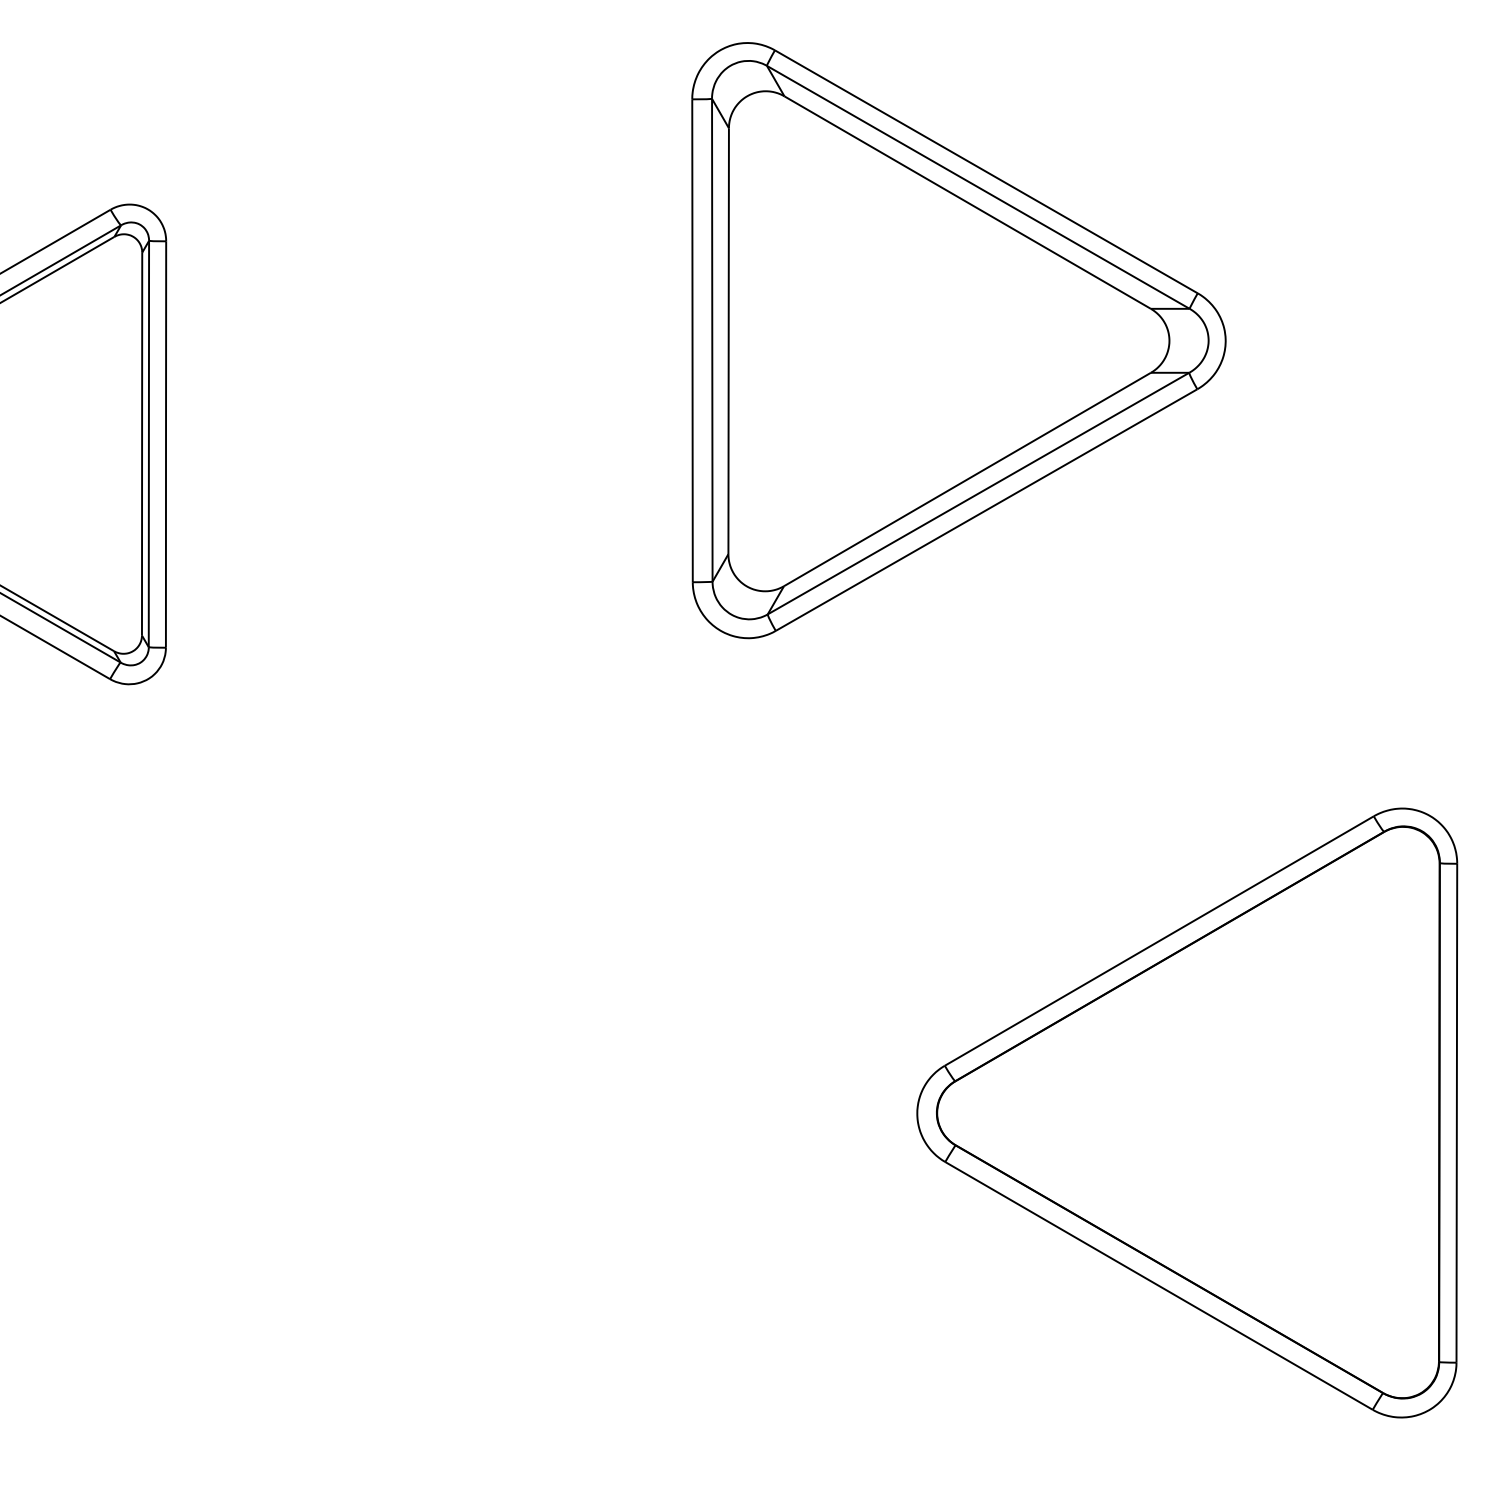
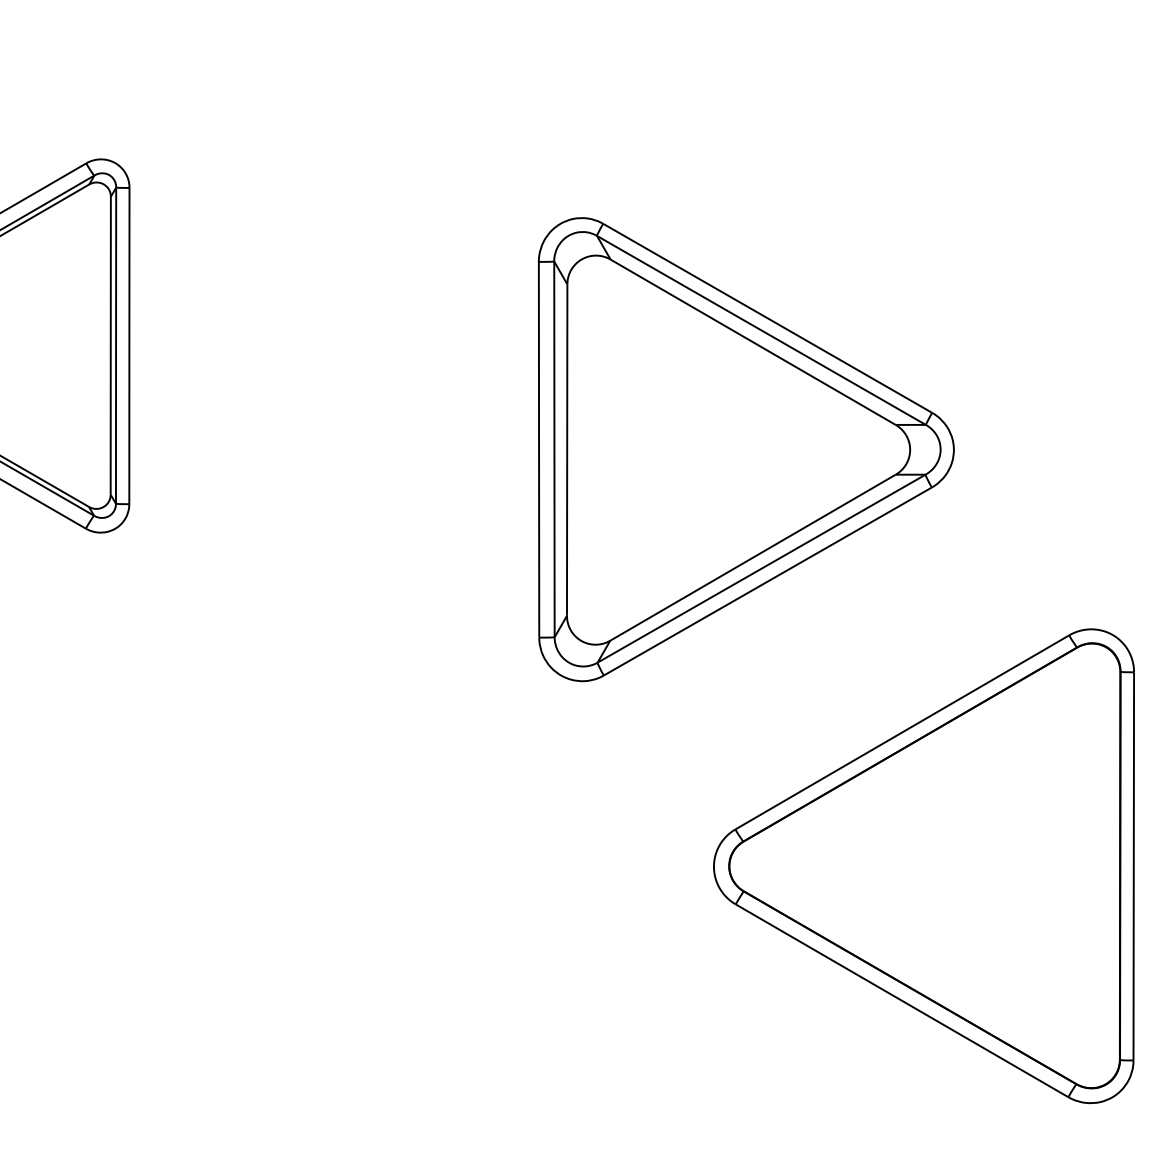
part: (958, 340) -> (746, 449), moved

